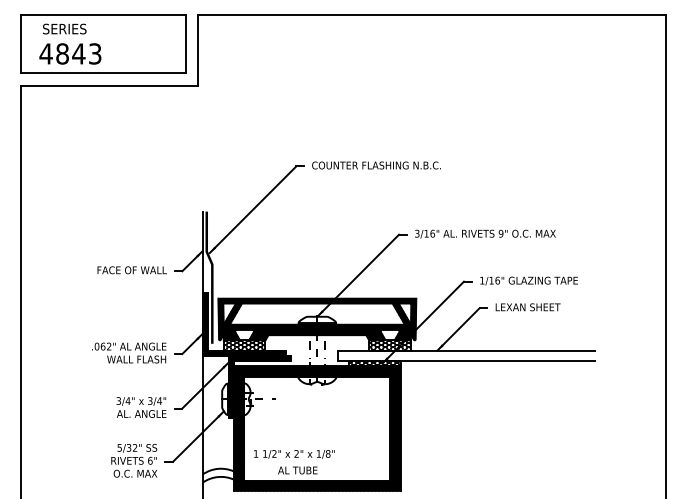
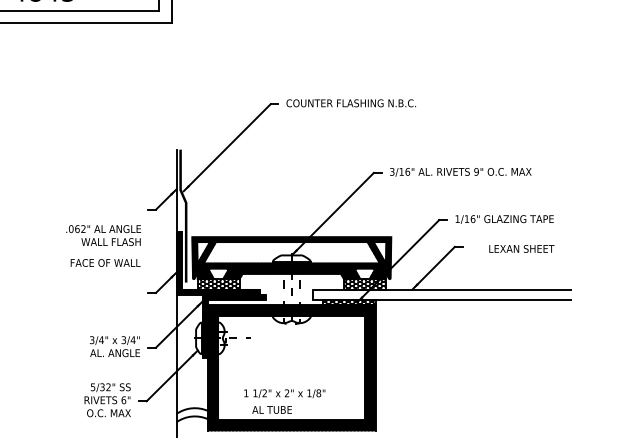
text: (131, 270) -> (104, 263), moved
text: (527, 307) -> (521, 249), moved
text: (129, 352) -> (103, 235), moved
text: (294, 454) -> (284, 393), moved

